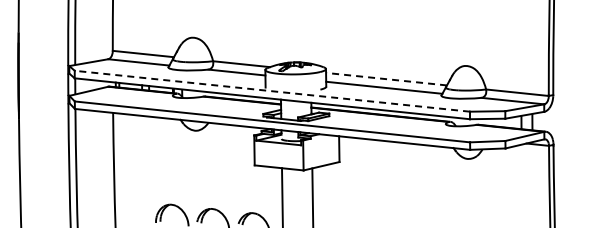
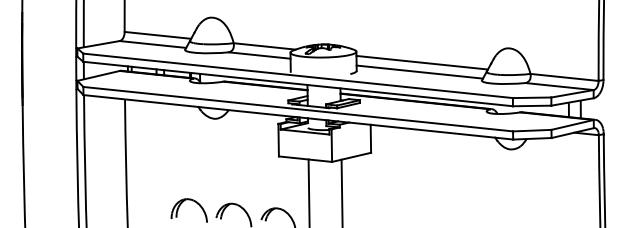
line: (386, 79) -> (422, 63), dashed -> solid
line: (272, 91) -> (298, 76), dashed -> solid

